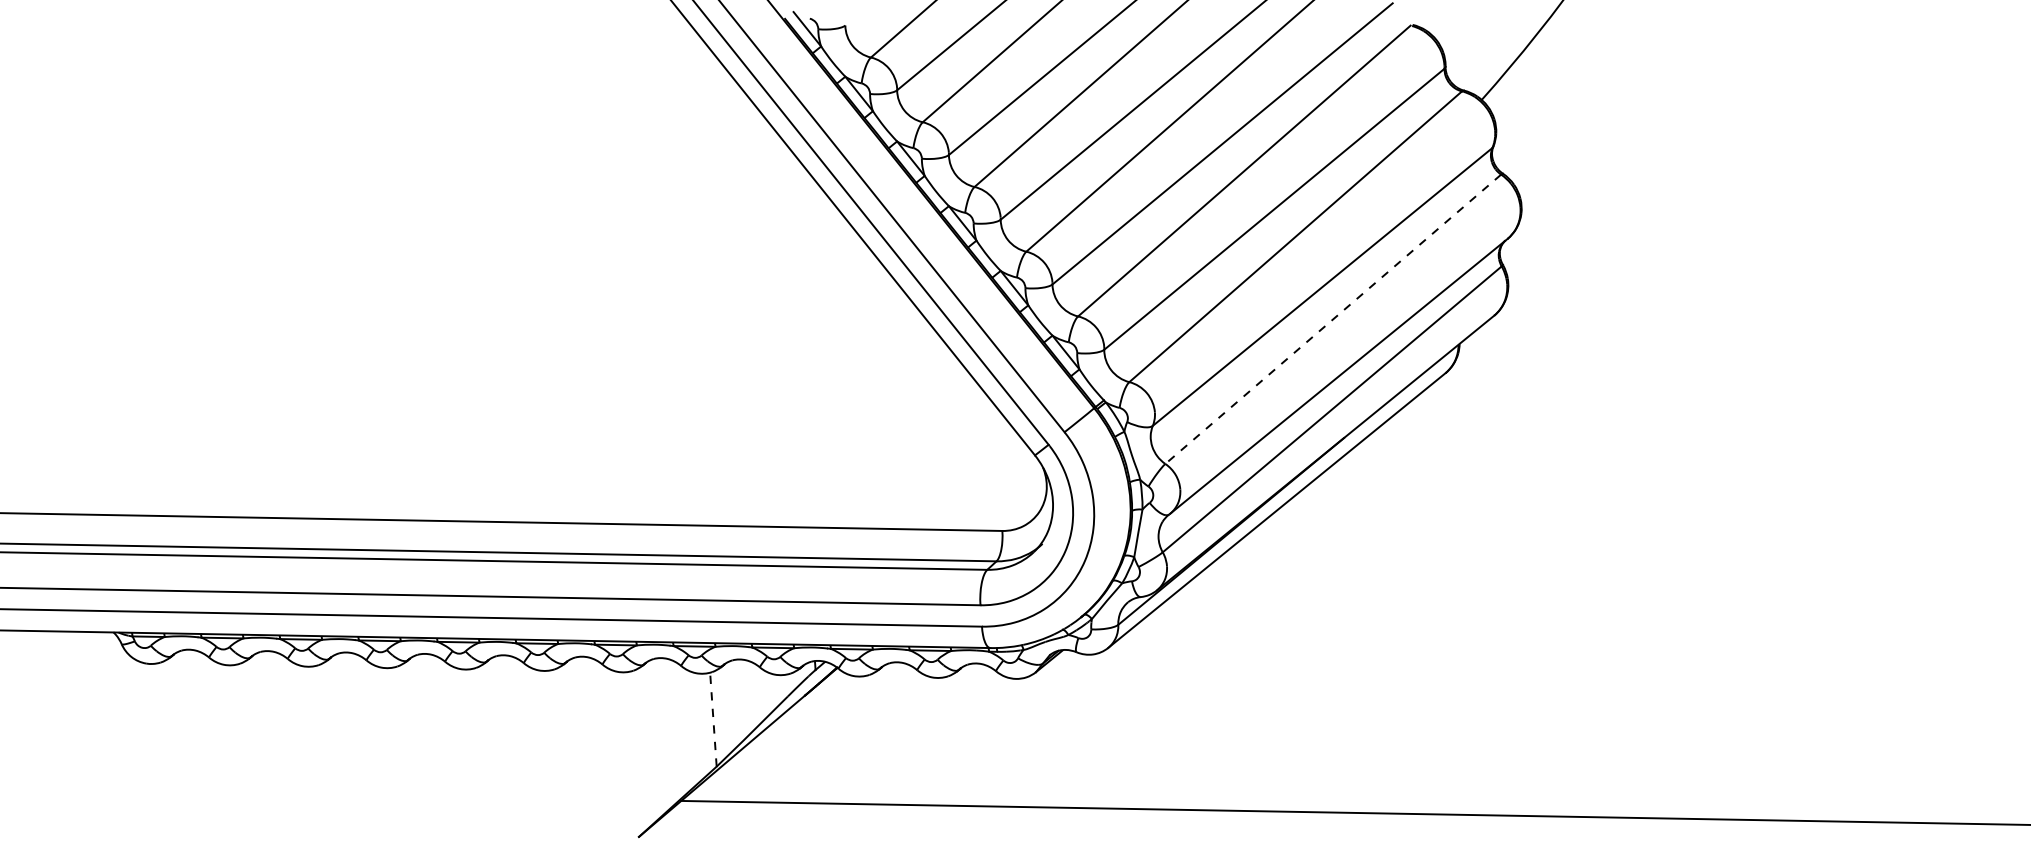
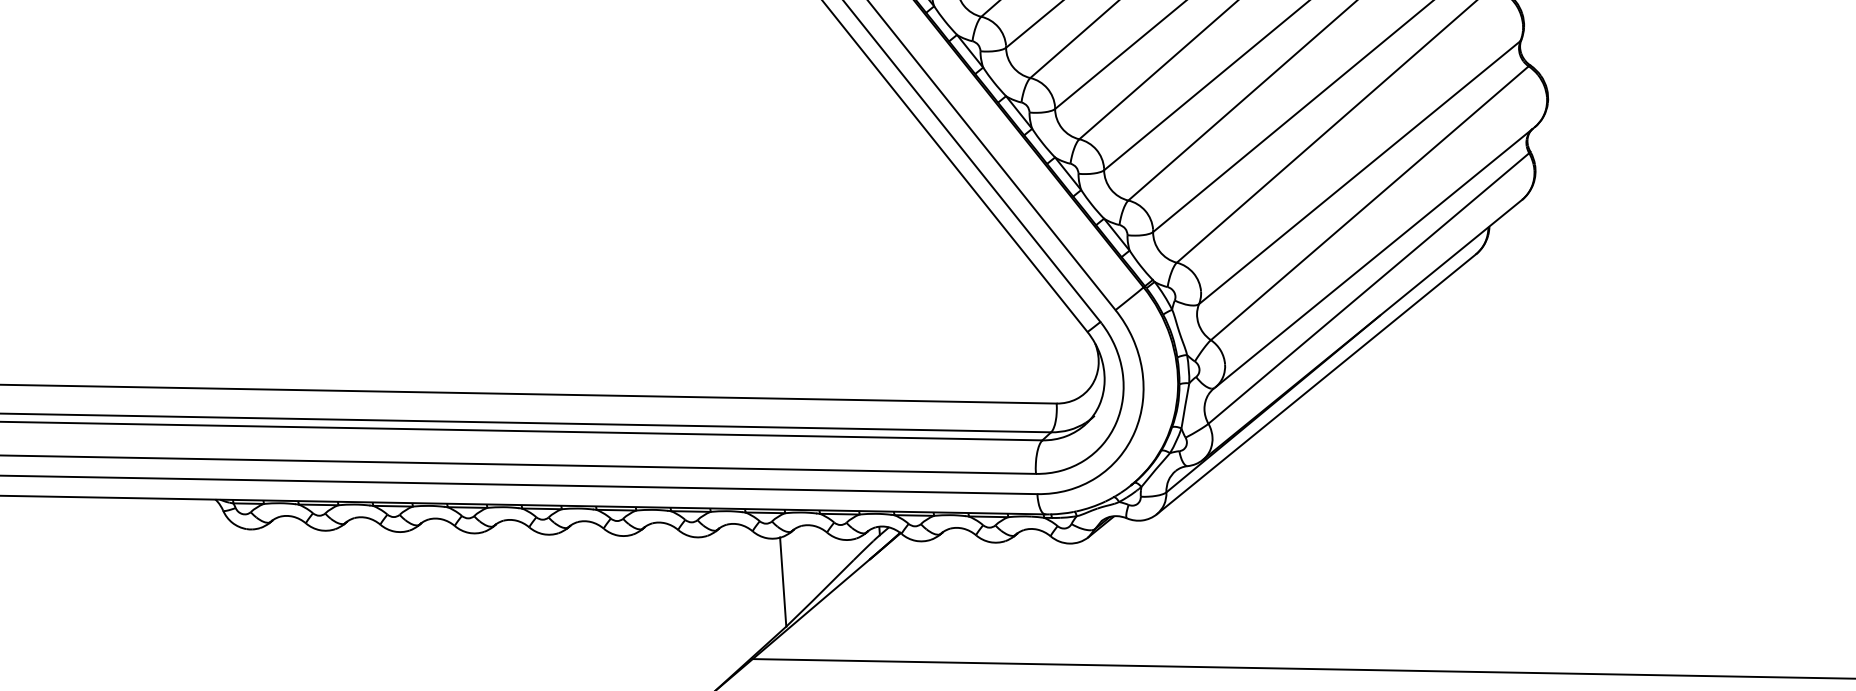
line: (1333, 319) -> (1370, 203), dashed -> solid
line: (713, 719) -> (783, 581), dashed -> solid

